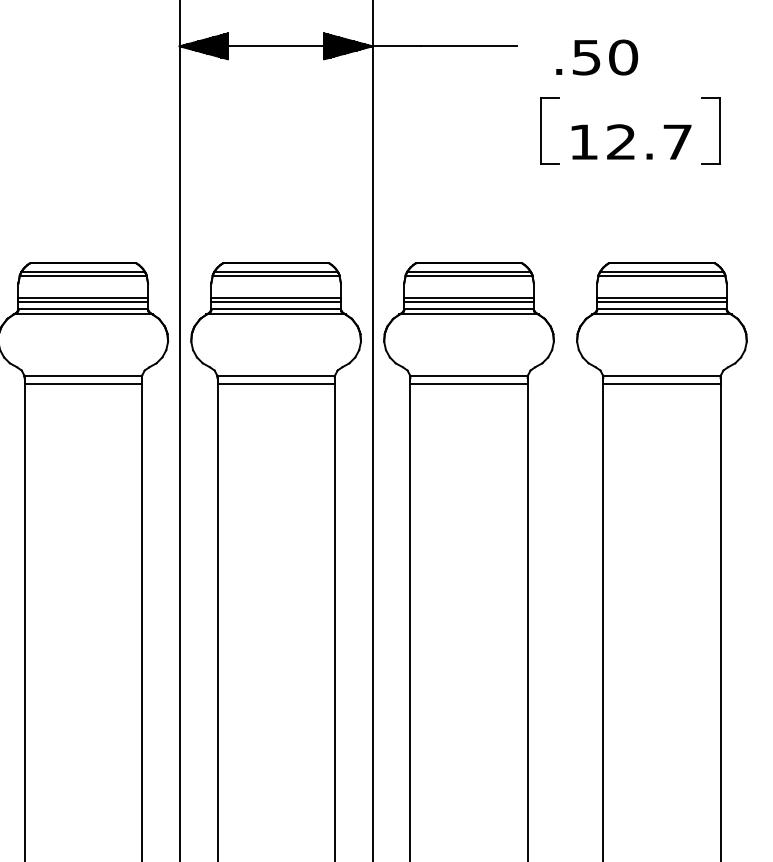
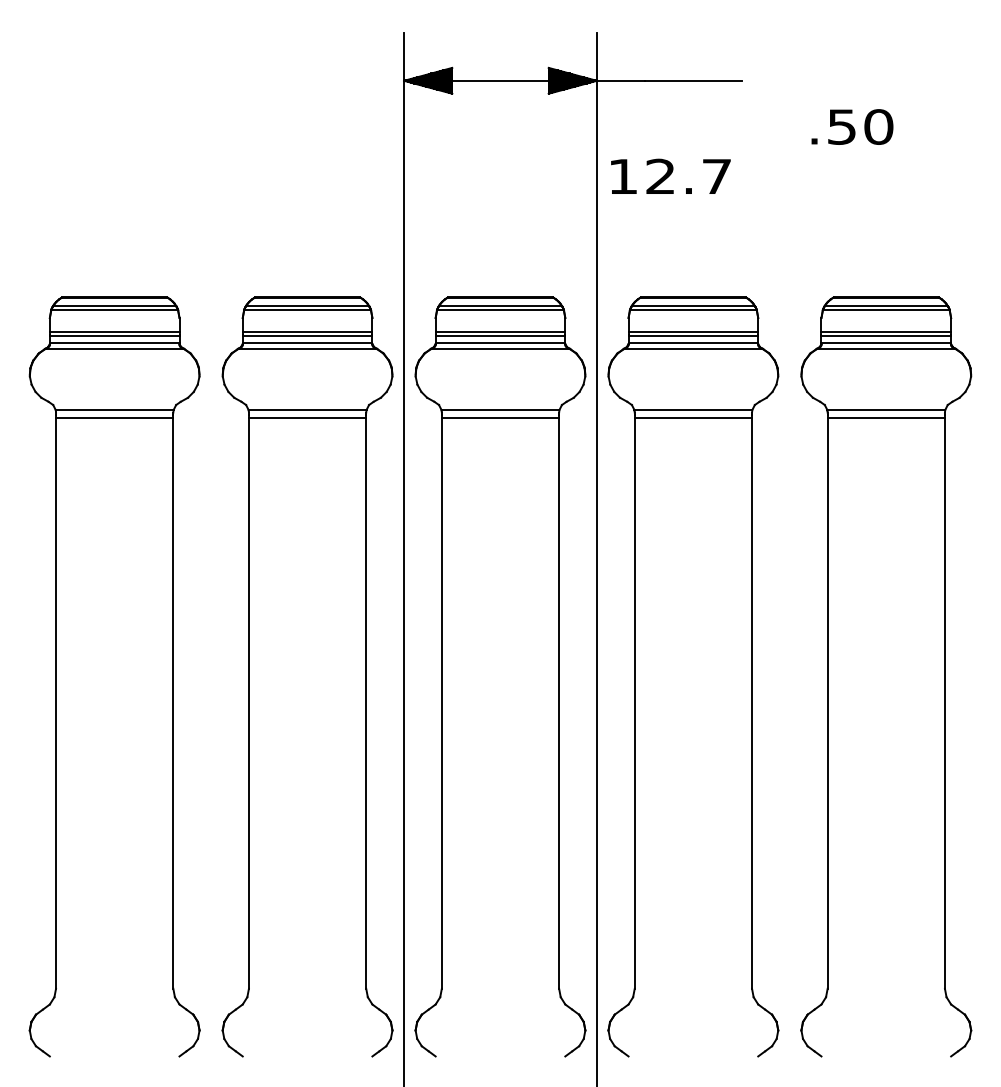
text: (597, 57) -> (852, 126), moved
part: (542, 131) -> (766, 165), removed
part: (719, 131) -> (943, 165), removed
text: (631, 141) -> (670, 175), moved

